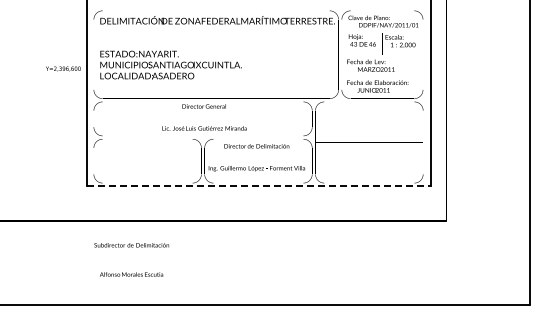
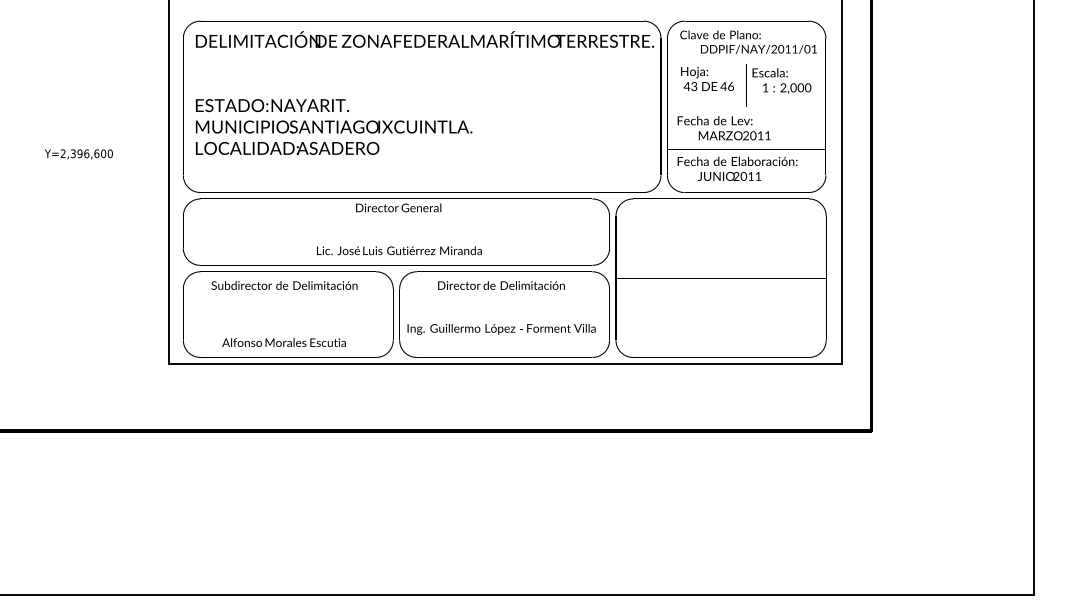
text: (63, 68) -> (79, 153), moved
line: (259, 186) -> (506, 364), dashed -> solid
text: (131, 259) -> (284, 313), moved

